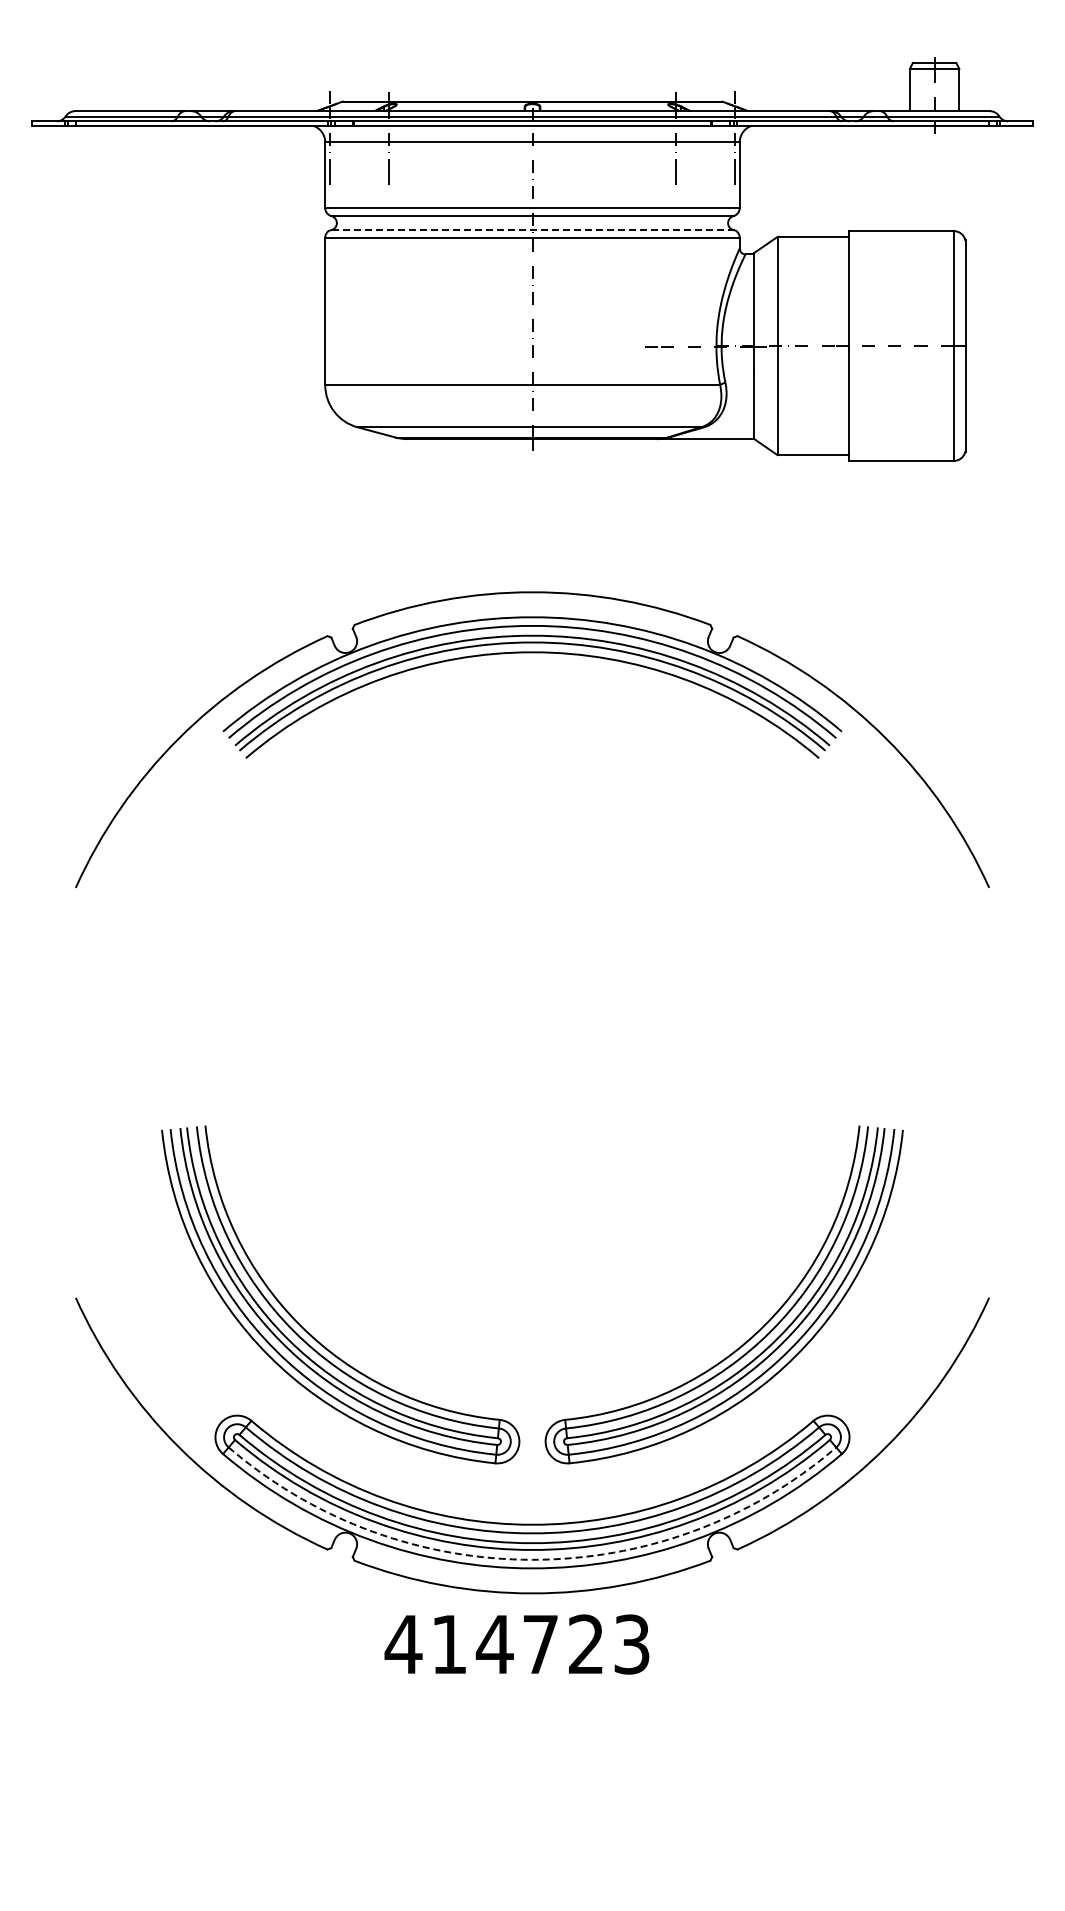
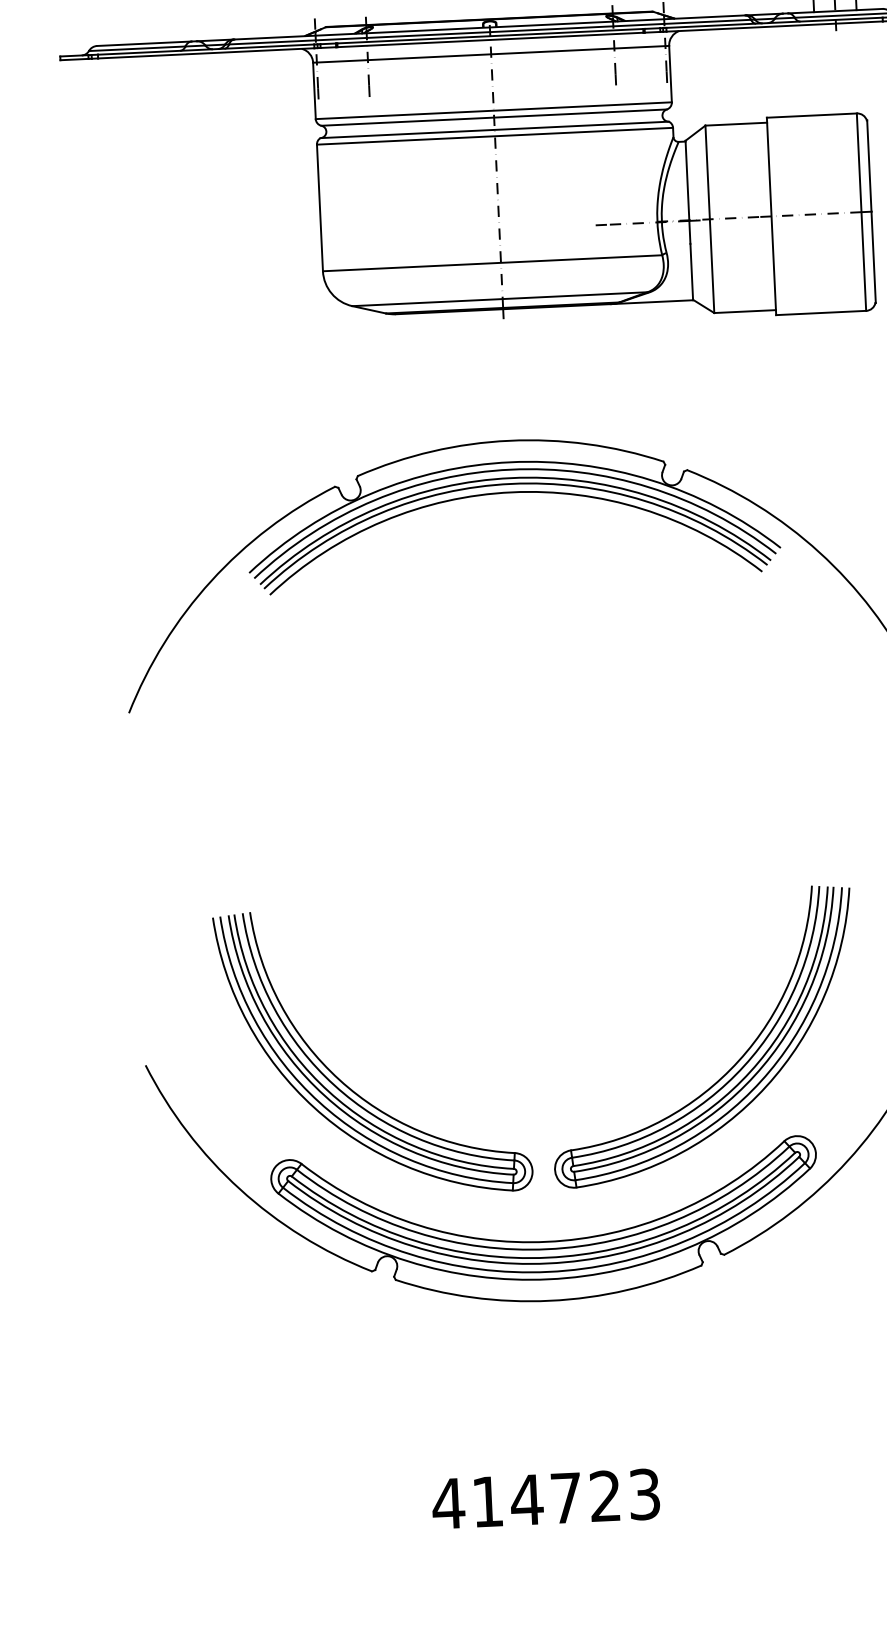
line: (532, 230) -> (494, 130), dashed -> solid
arc: (532, 1559) -> (548, 1271), dashed -> solid
text: (516, 1644) -> (545, 1499), moved

